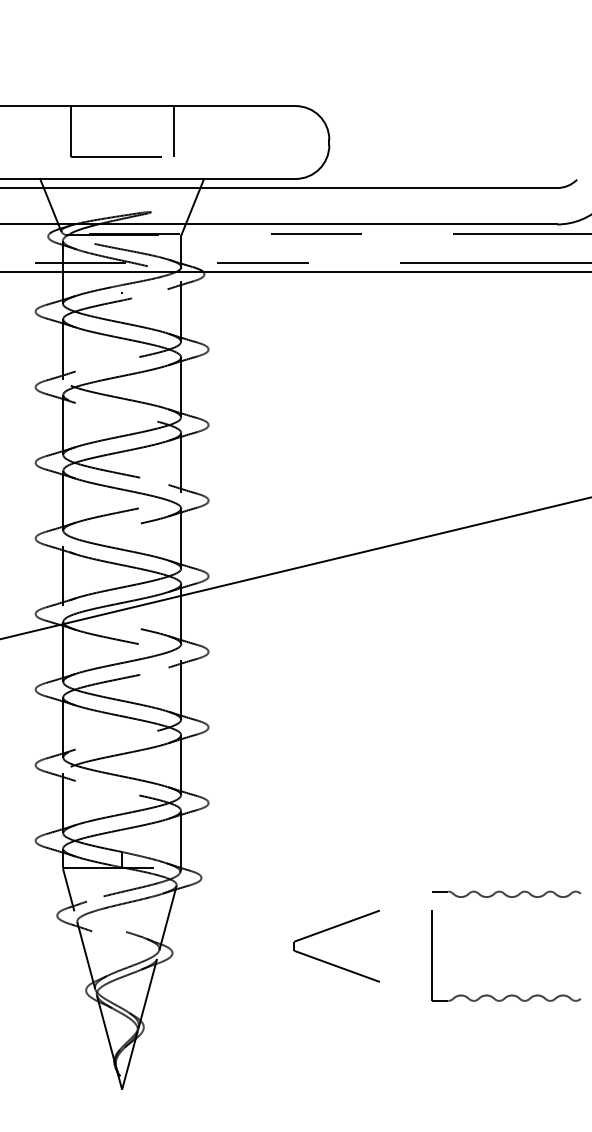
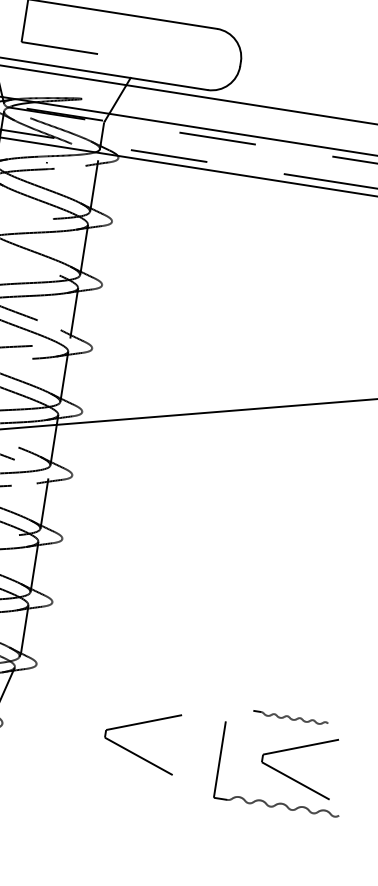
line: (173, 131) -> (111, 34), removed
part: (506, 893) -> (290, 717), size x0.6
part: (518, 929) -> (295, 749), added

